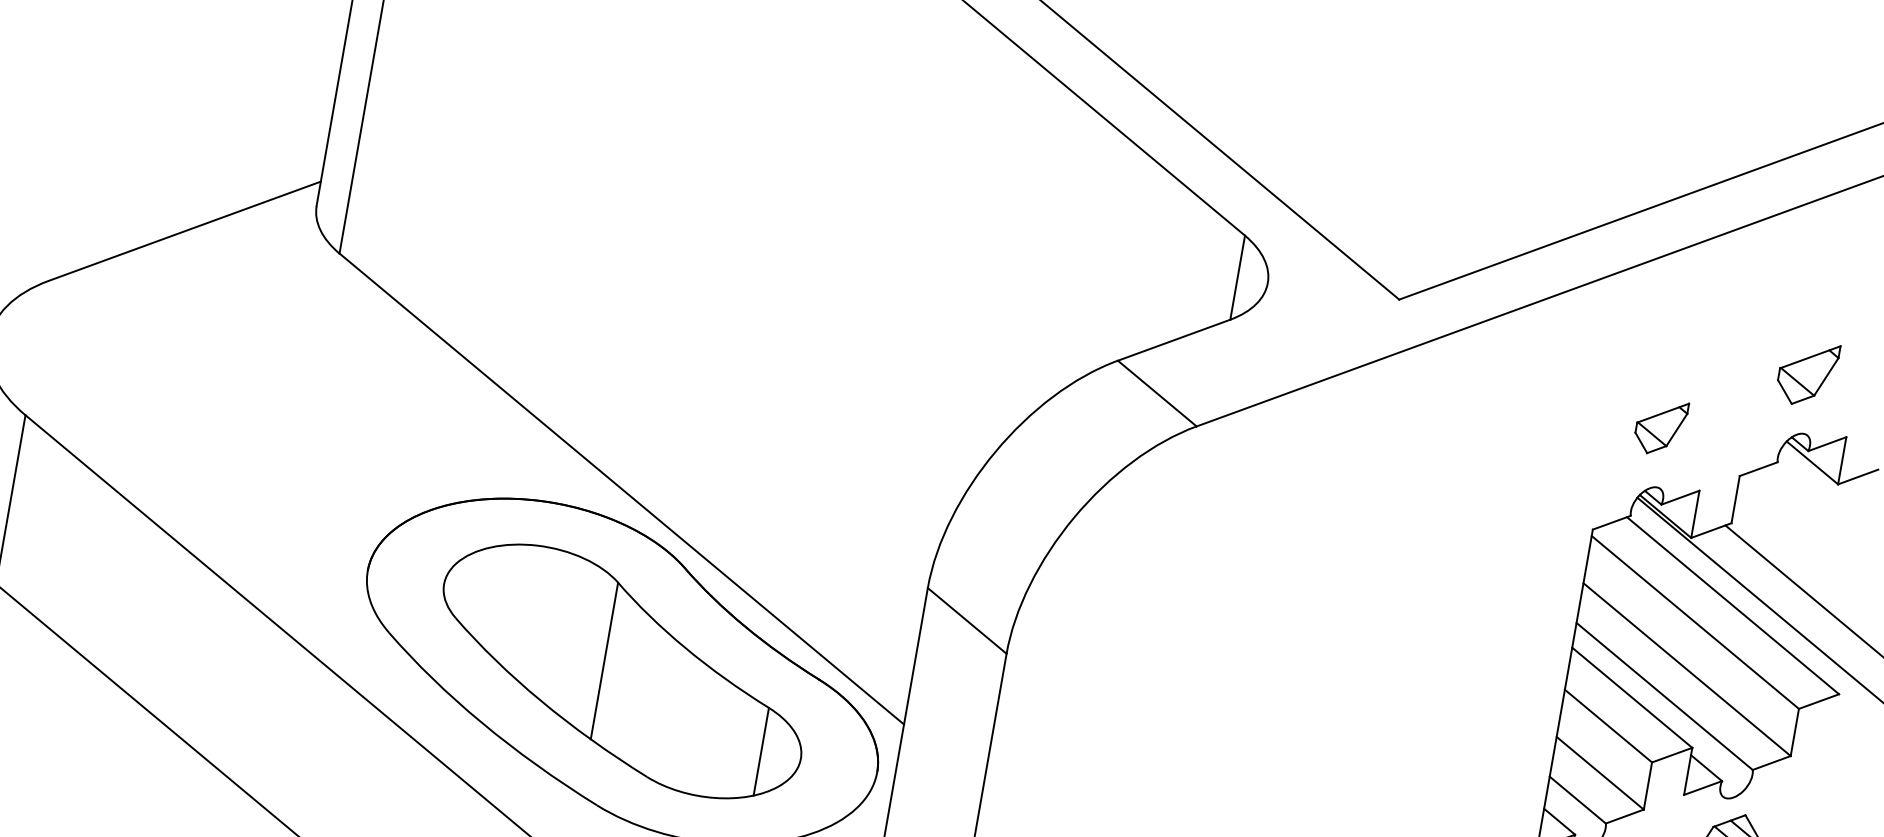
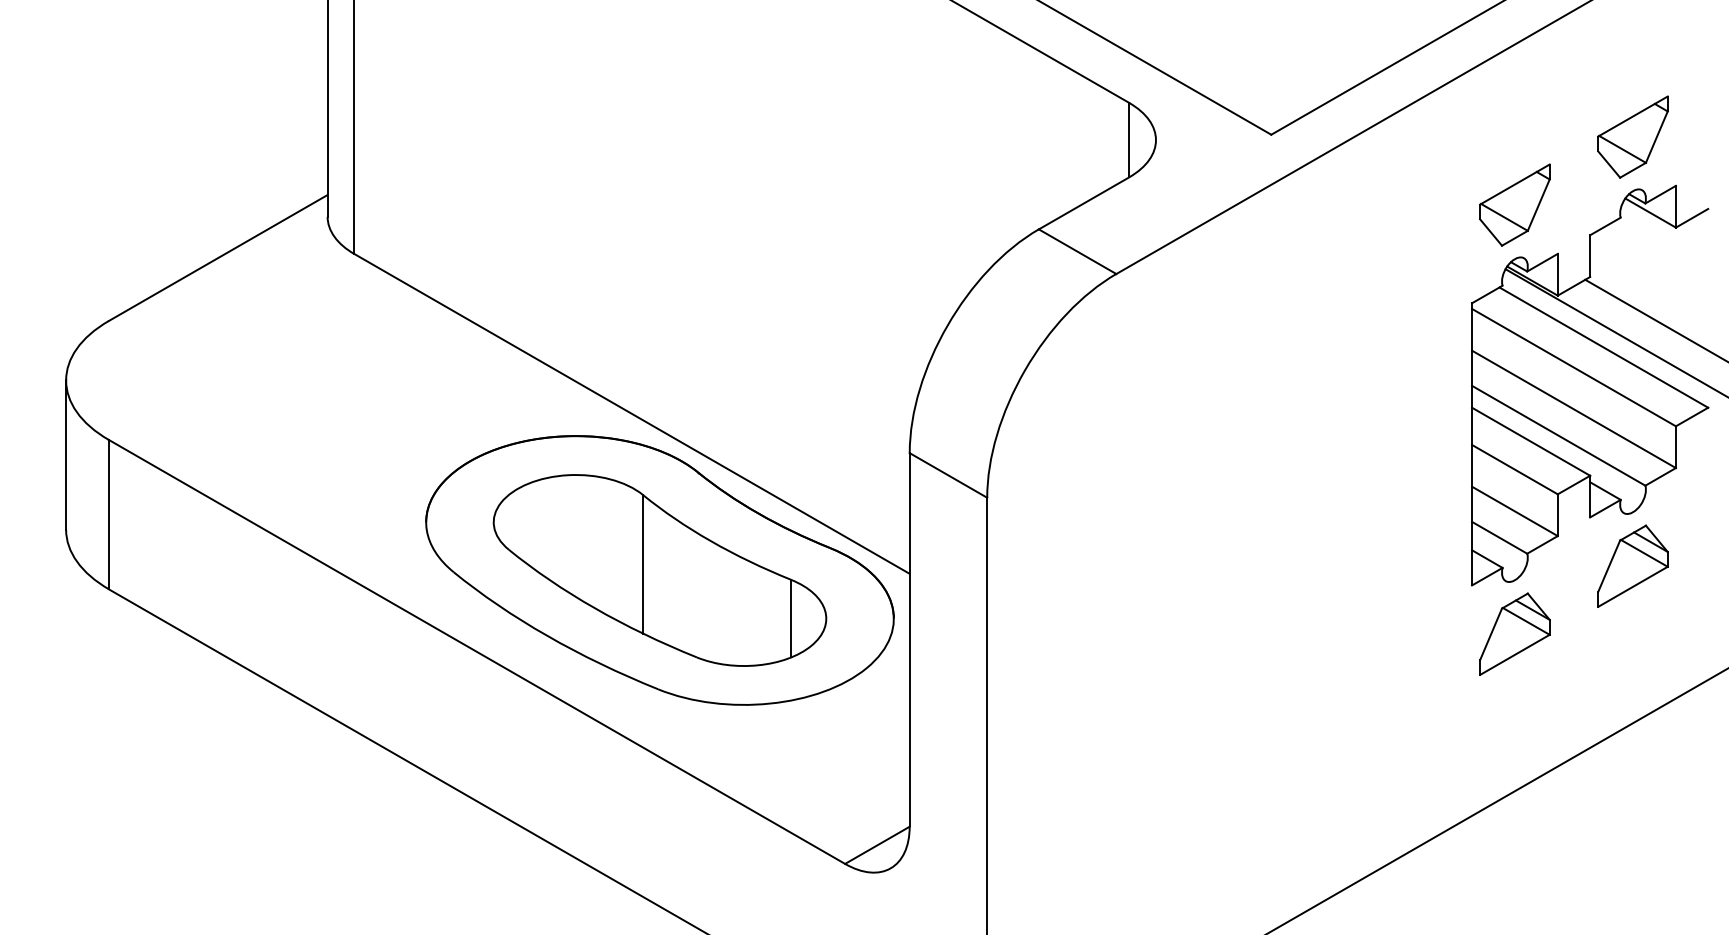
part: (1807, 372) -> (1632, 136), size x1.43
part: (1660, 426) -> (1514, 204), size x1.67

